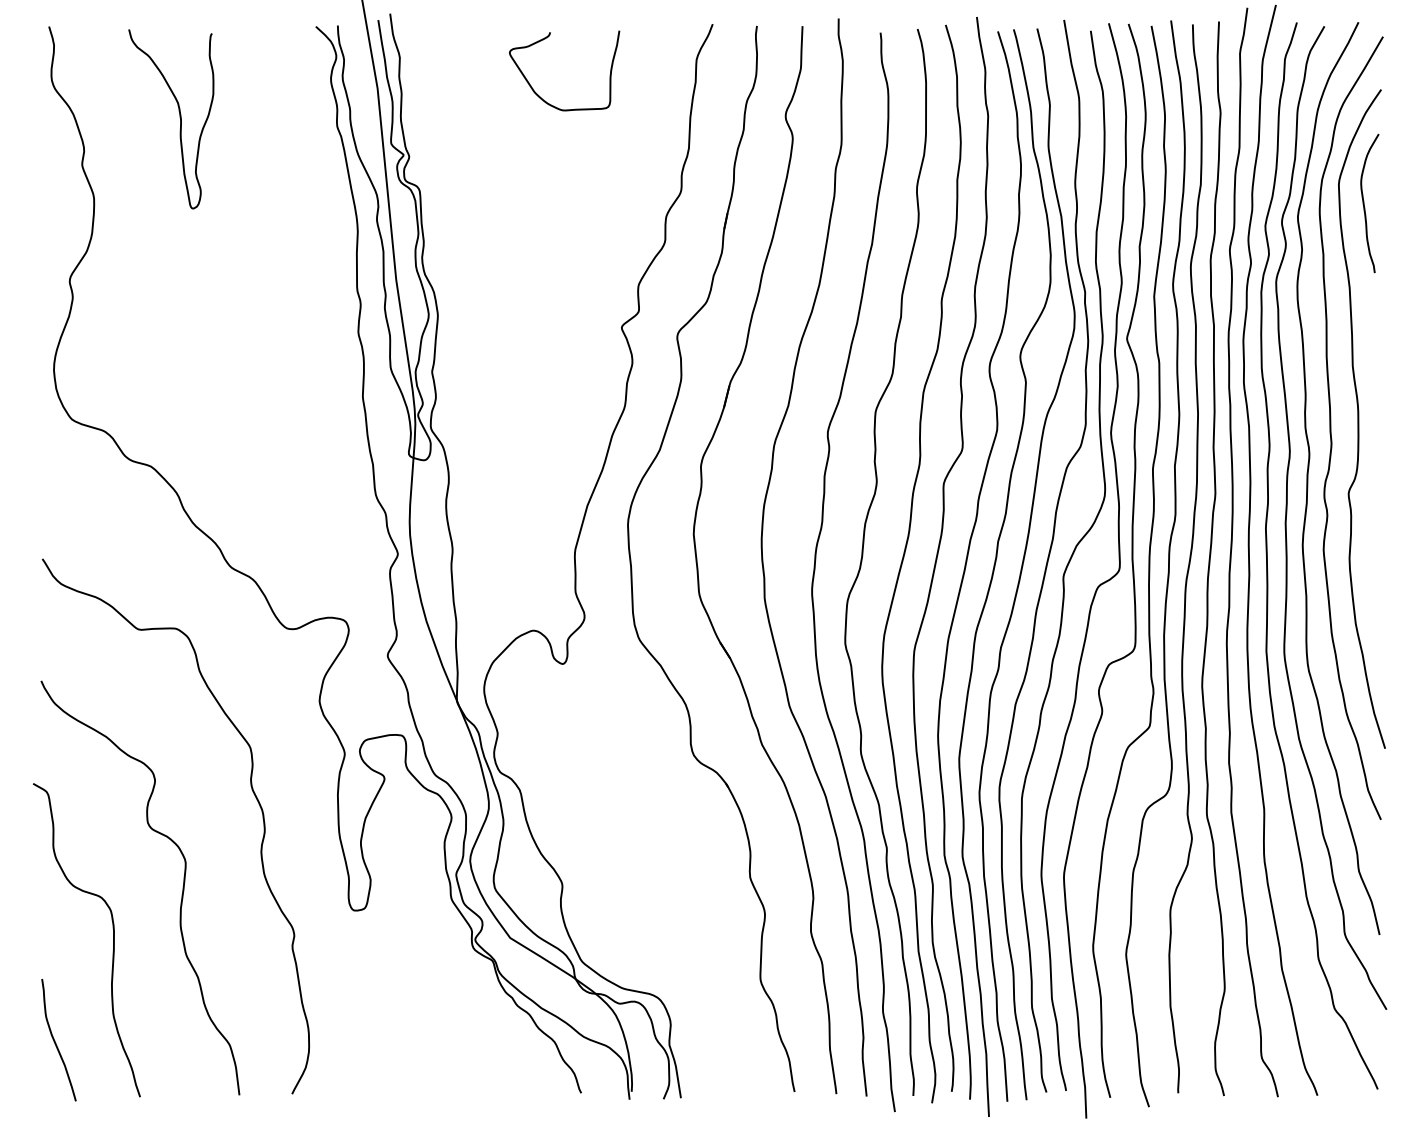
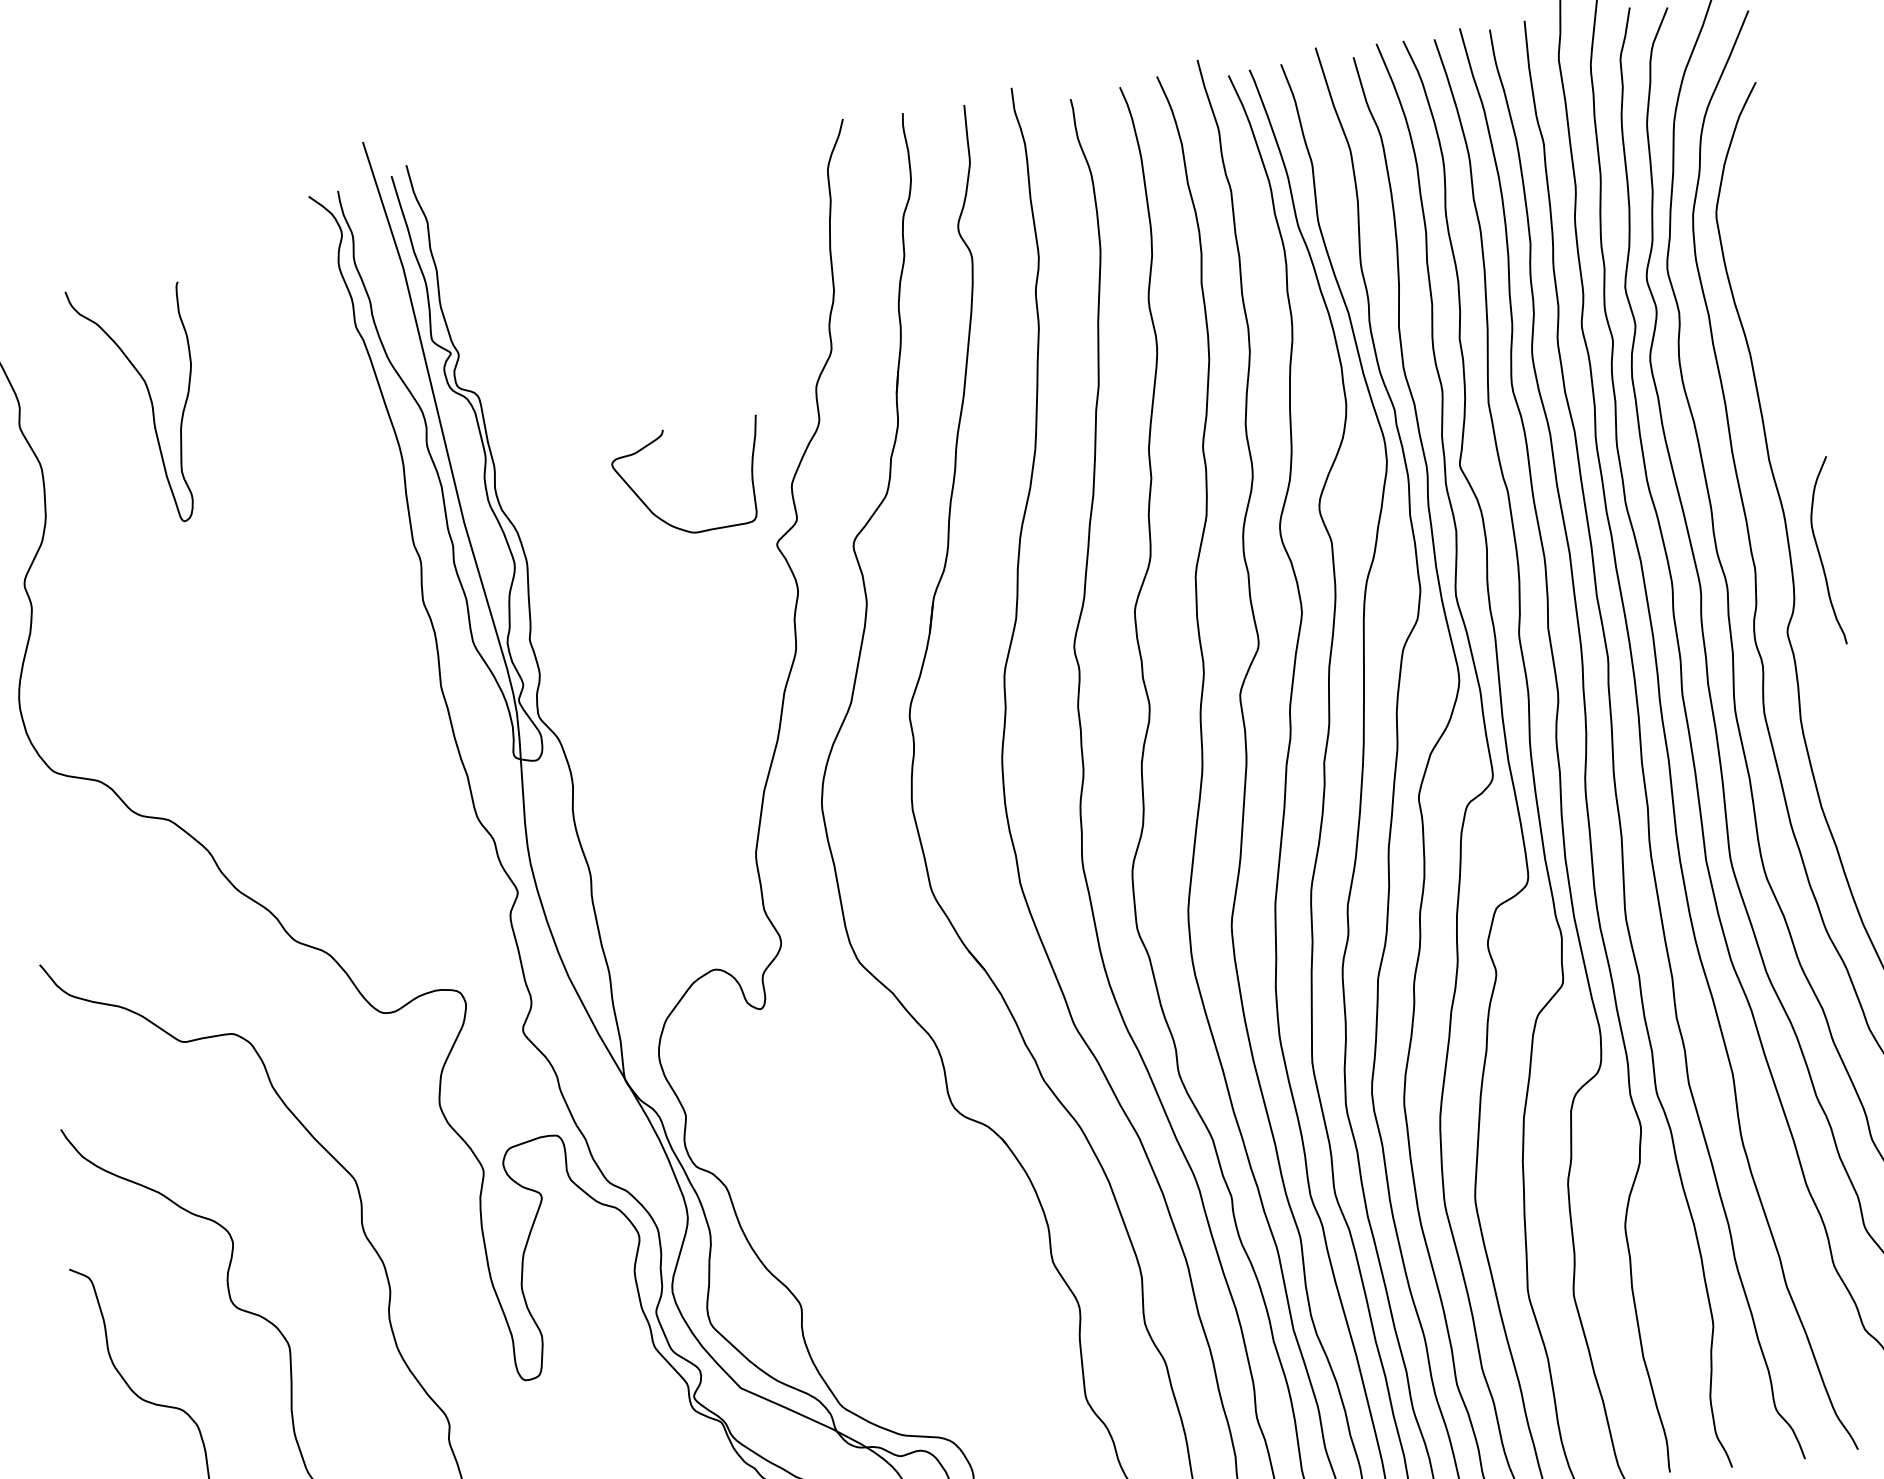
curve: (539, 95) -> (660, 516), moved
curve: (179, 117) -> (149, 401), moved
curve: (1364, 203) -> (1820, 552), moved

